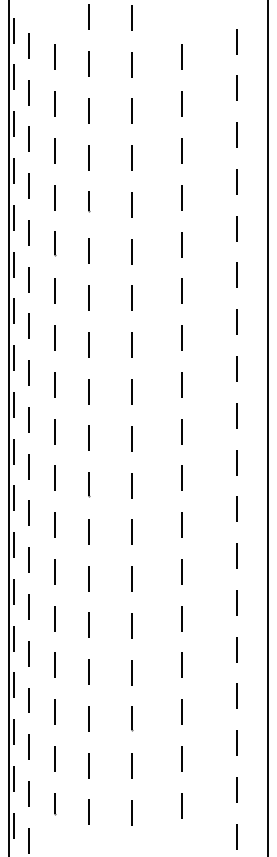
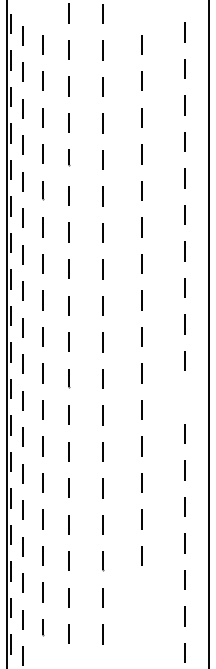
line: (236, 509) -> (184, 397), removed
line: (181, 758) -> (141, 592), removed
line: (181, 805) -> (141, 628), removed

